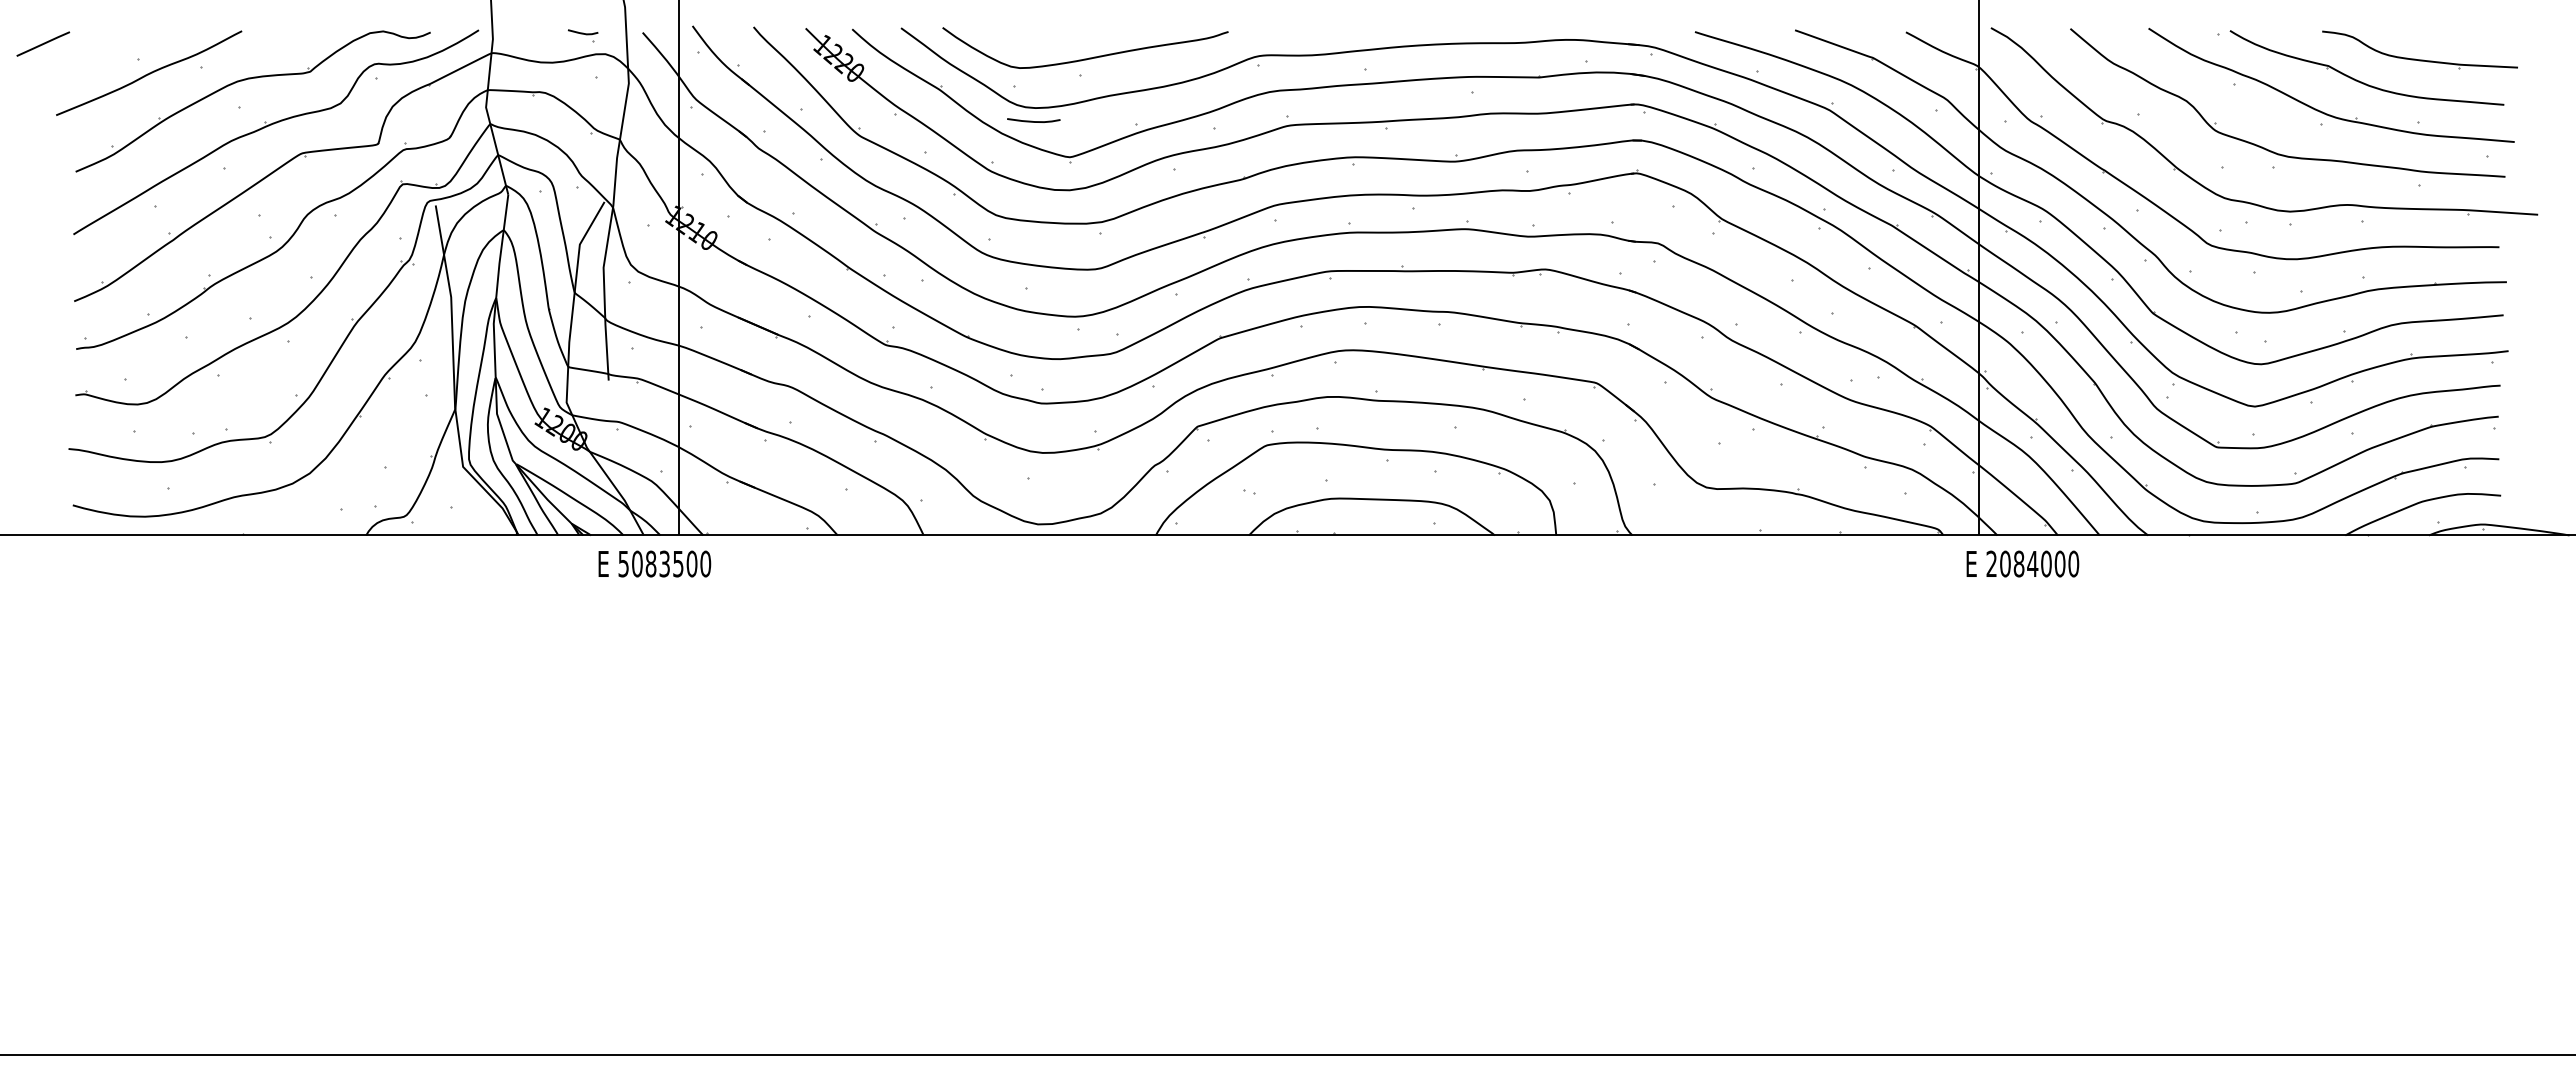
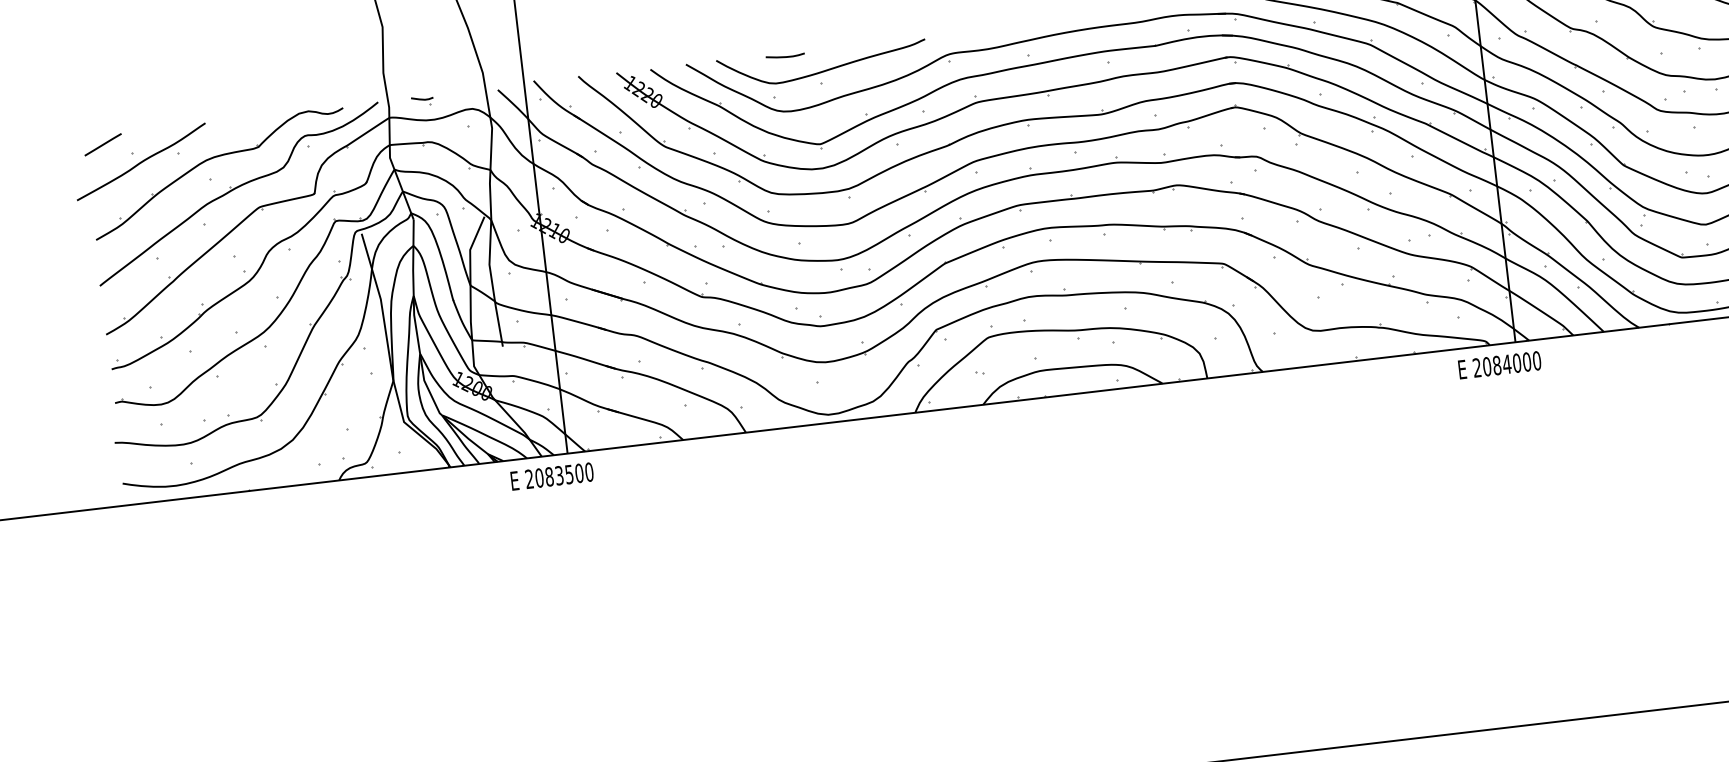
part: (583, 35) -> (422, 100), moved
line: (43, 43) -> (103, 144), moved
curve: (1032, 120) -> (784, 56), moved
text: (623, 563) -> (529, 478), 5083500 -> 2083500
text: (2022, 563) -> (1499, 364), moved

